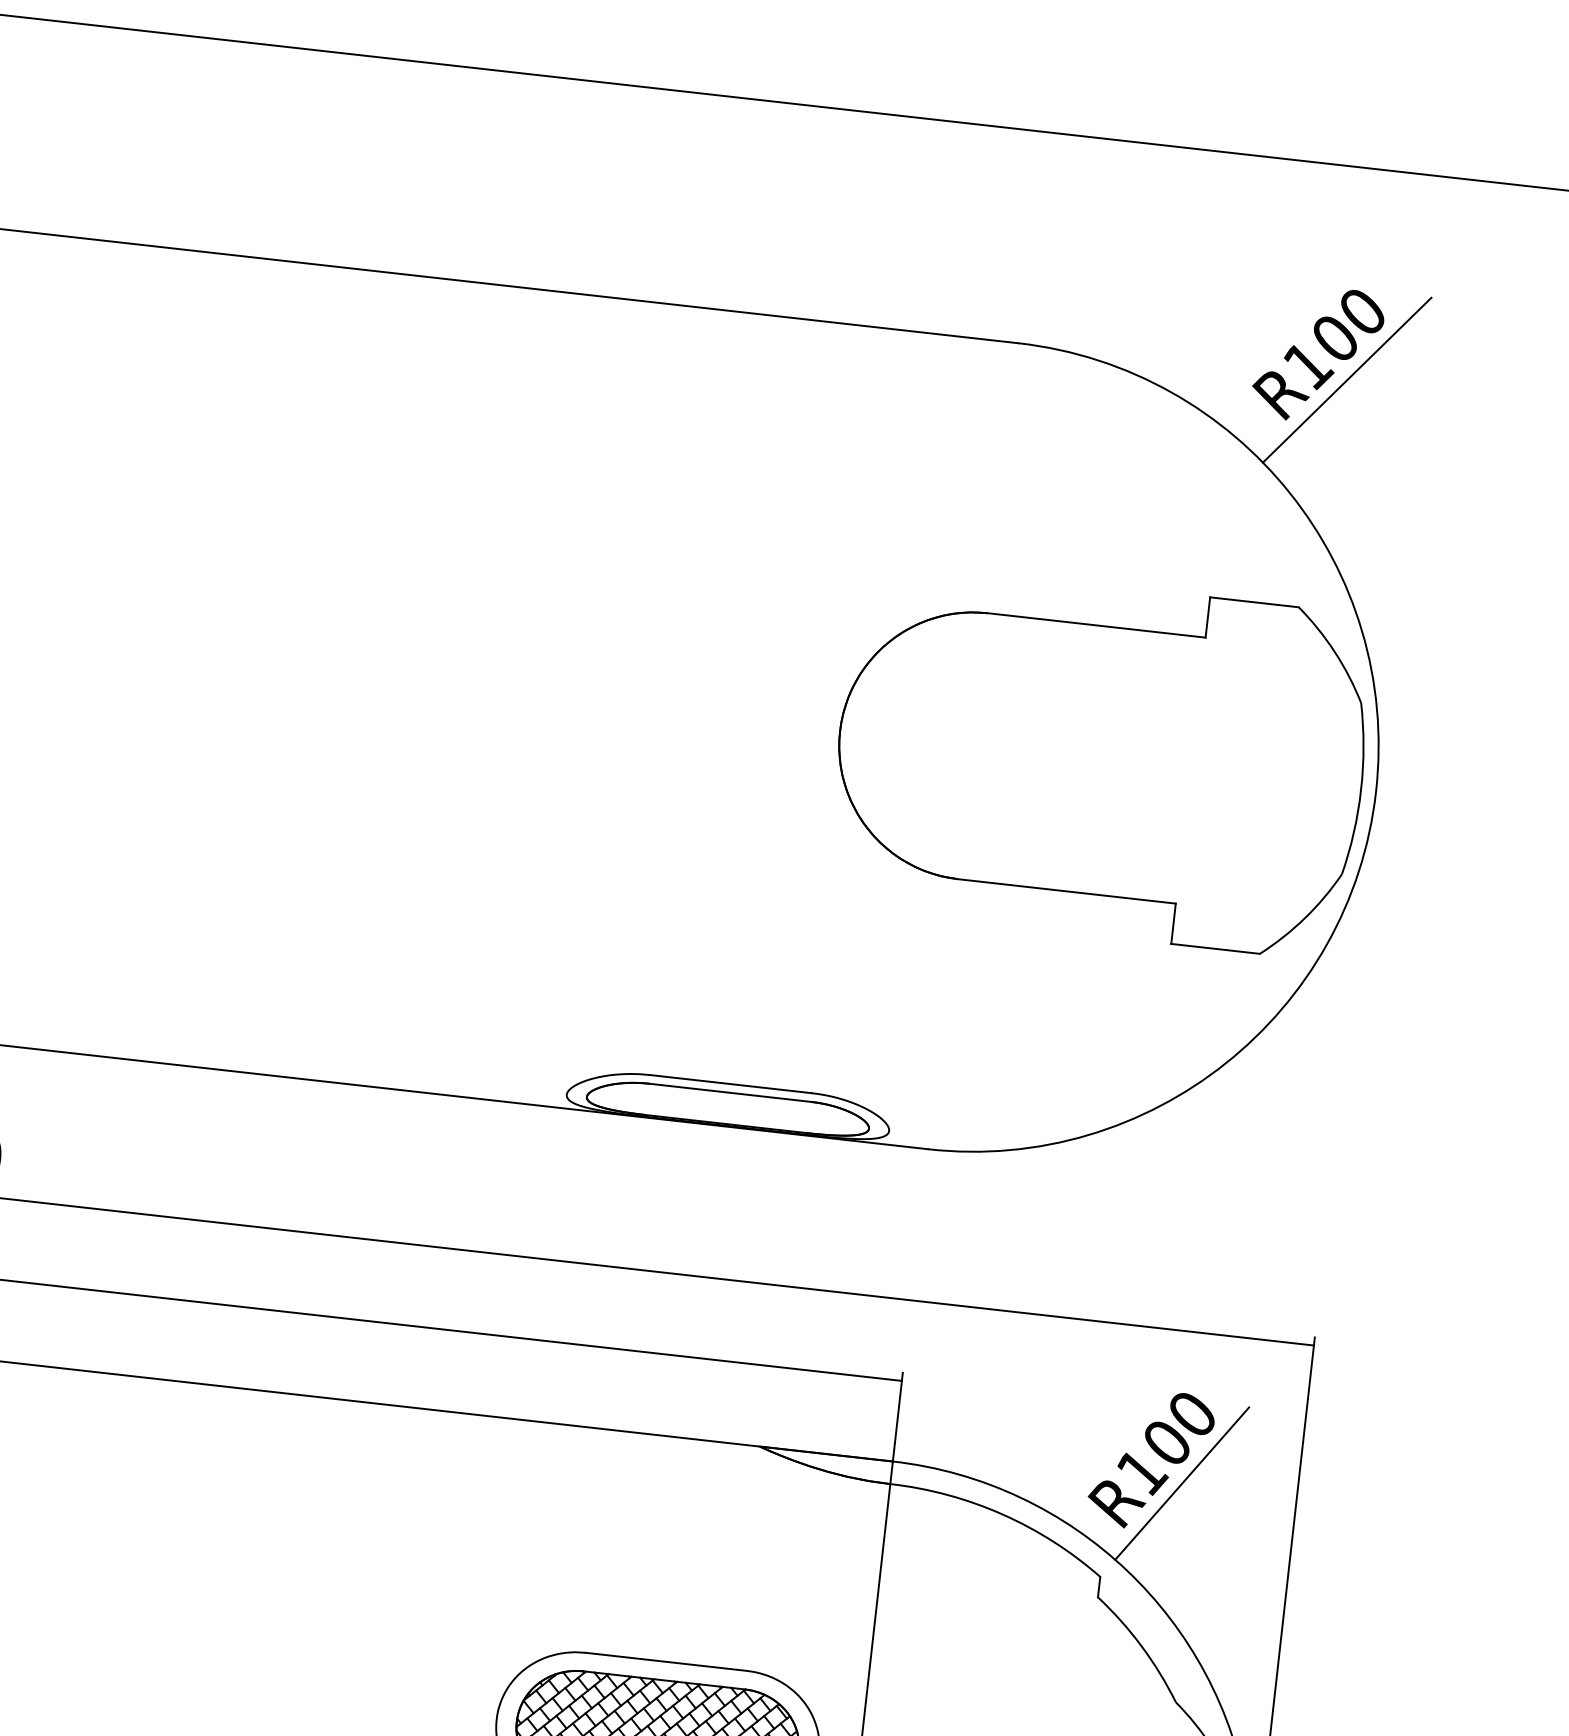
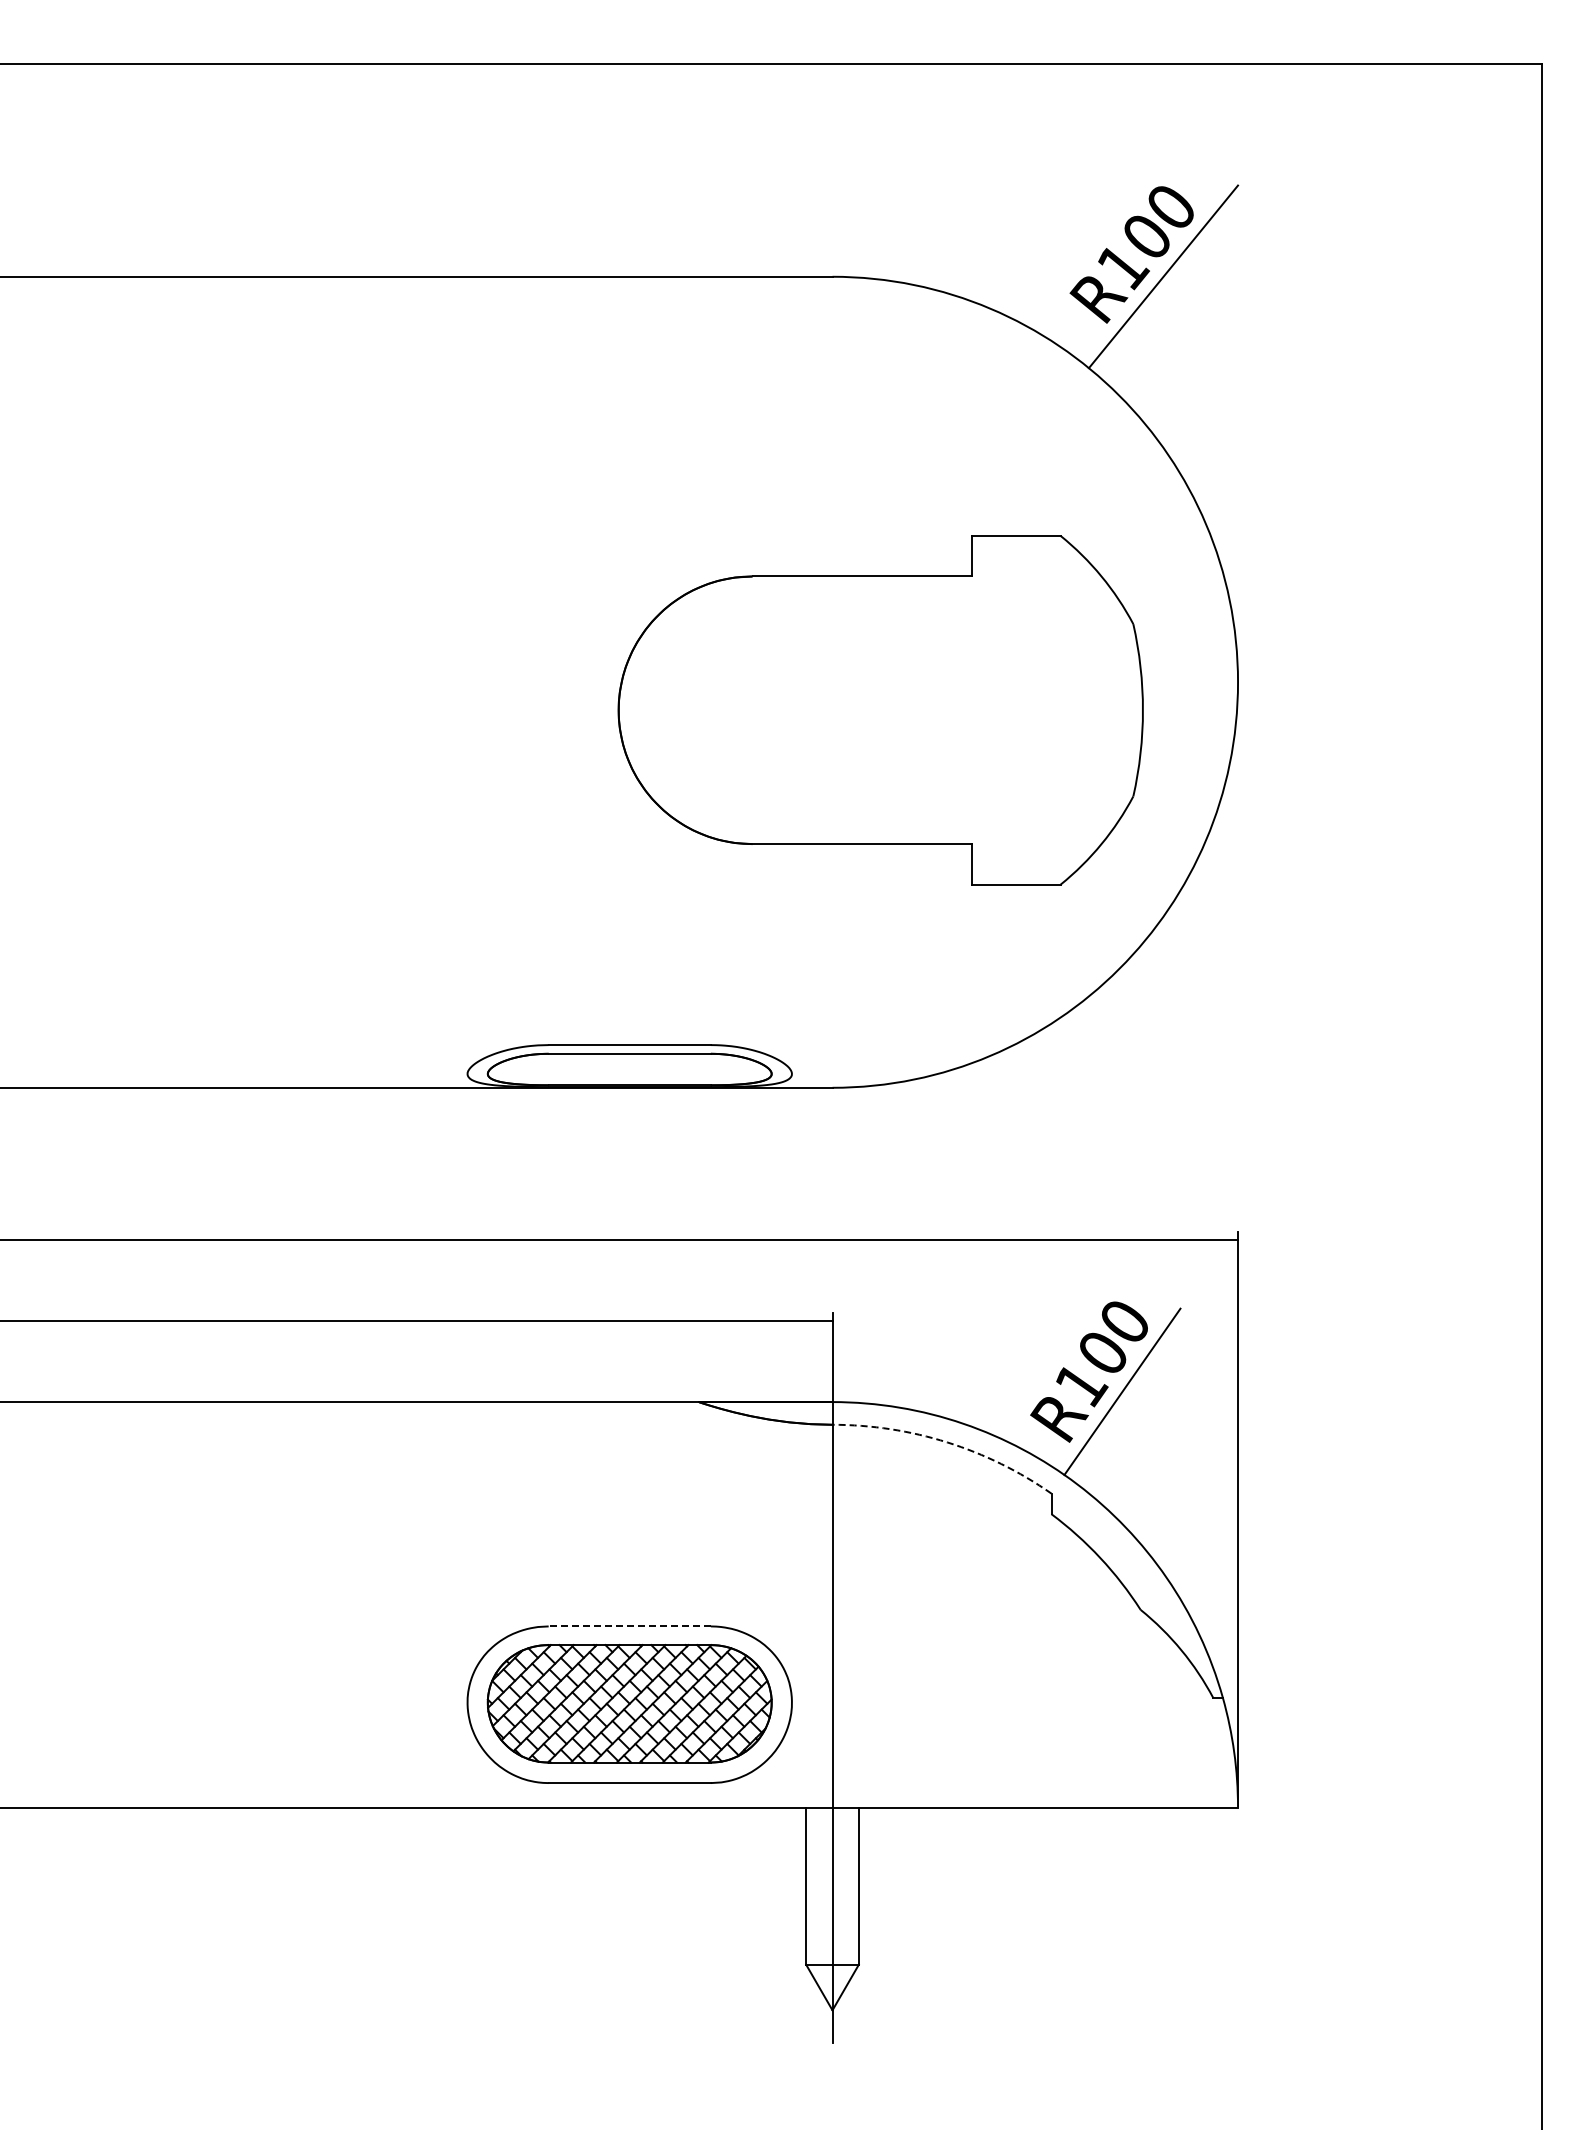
part: (1100, 760) -> (880, 710), moved
arc: (1002, 1514) -> (947, 1442), solid -> dashed
line: (666, 1661) -> (629, 1626), solid -> dashed

